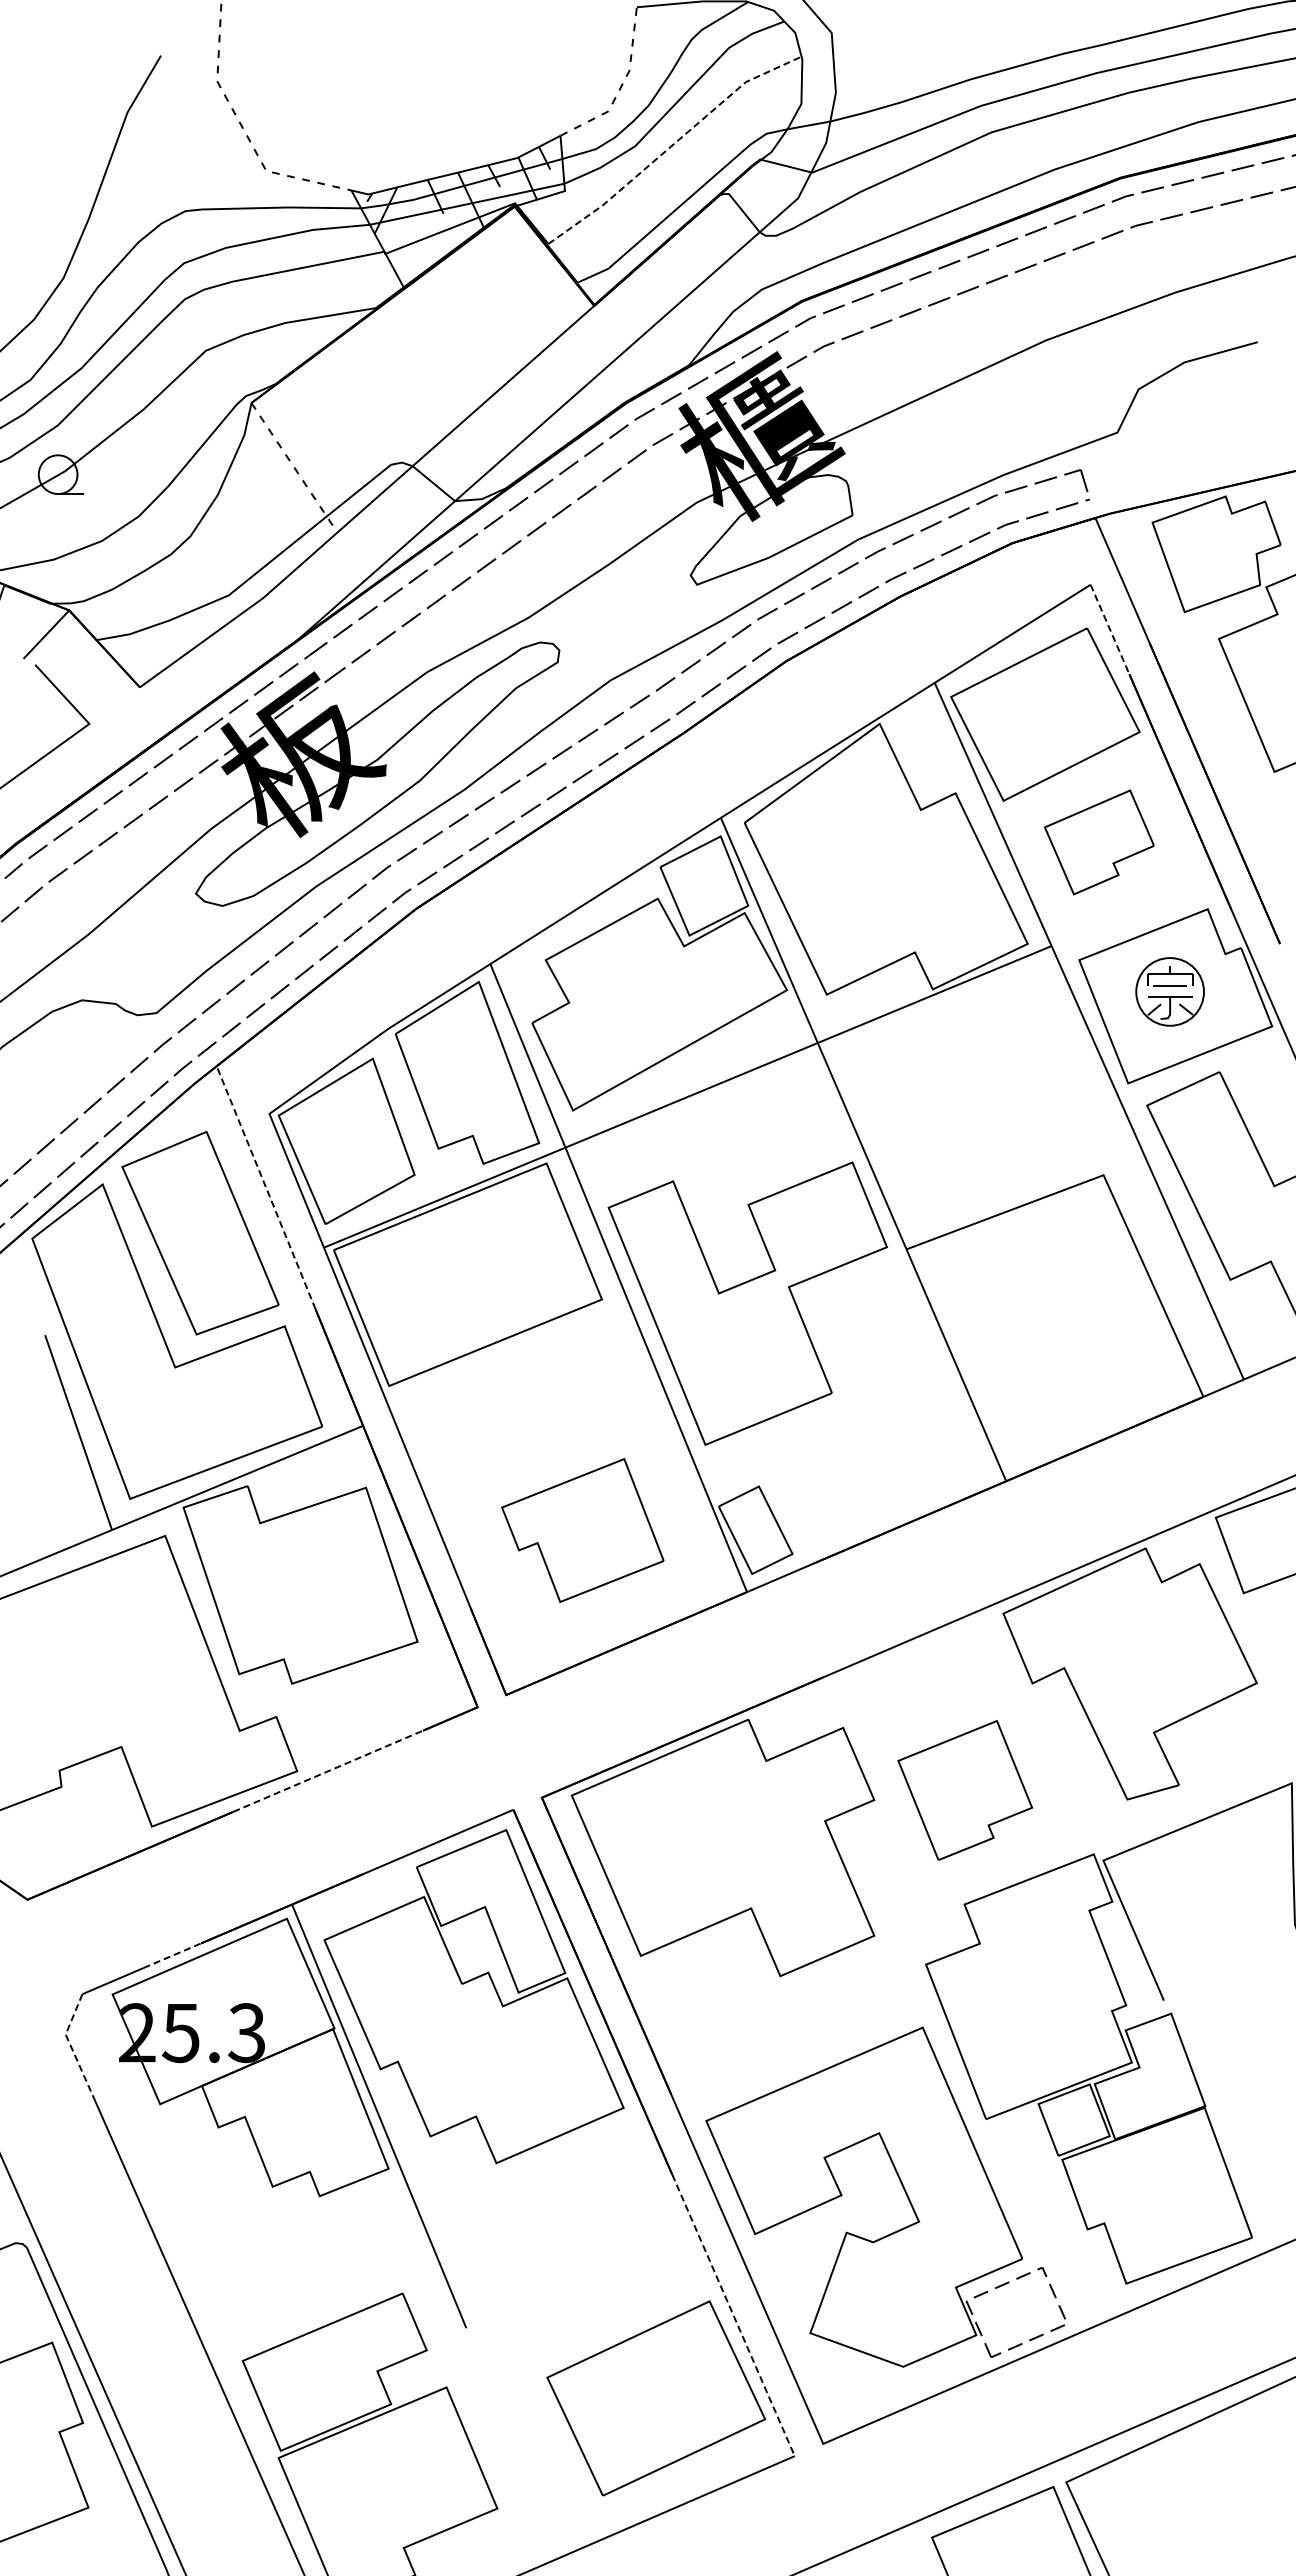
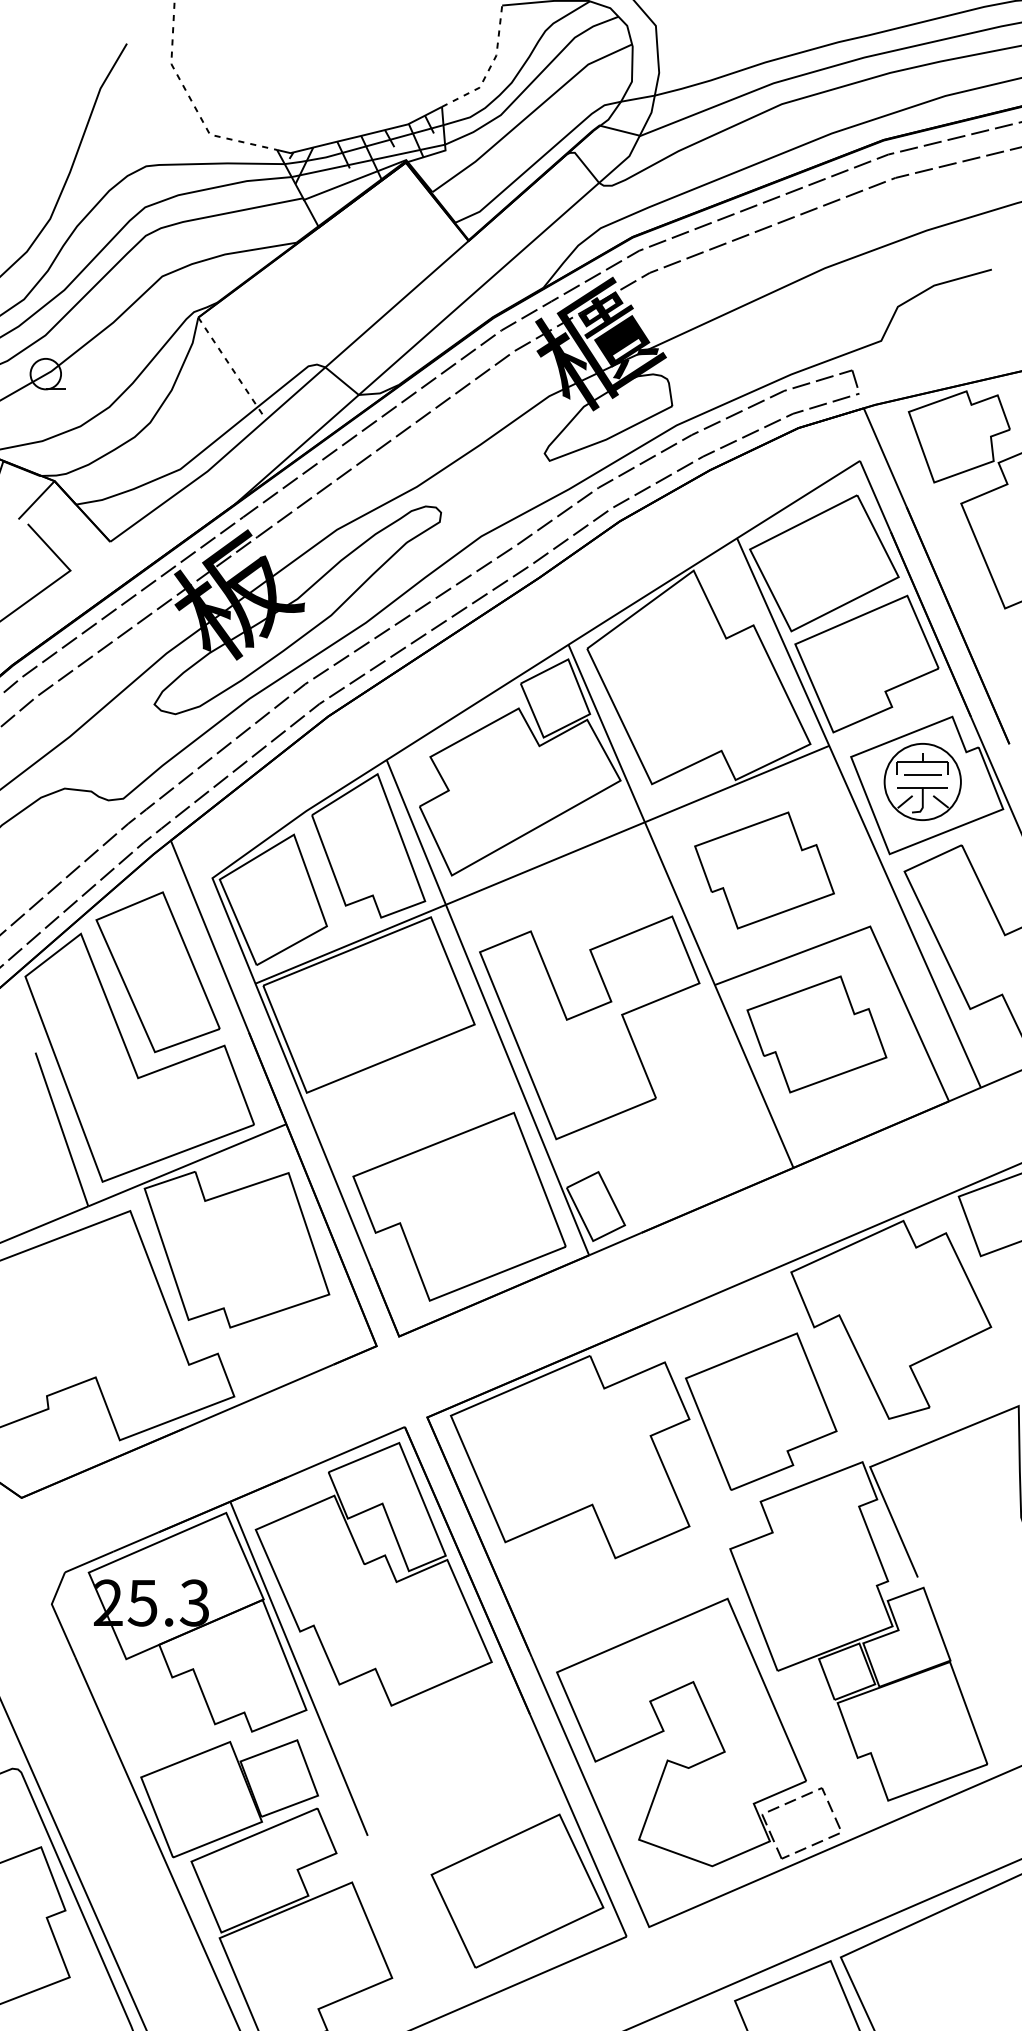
line: (672, 145) -> (530, 114), dashed -> solid
line: (1110, 629) -> (875, 496), dashed -> solid
part: (1099, 842) -> (867, 664), size x1.67
part: (1169, 991) -> (922, 781), size x1.43
part: (969, 1103) -> (764, 870), added
line: (265, 1187) -> (209, 936), dashed -> solid
part: (1036, 1311) -> (817, 1034), added
part: (582, 1530) -> (459, 1206), size x1.67
line: (328, 1771) -> (259, 1396), dashed -> solid
part: (964, 1790) -> (760, 1411), size x1.43
line: (172, 1955) -> (136, 1541), dashed -> solid
line: (71, 2047) -> (56, 1614), dashed -> solid
part: (291, 2281) -> (229, 1798), added
line: (733, 2315) -> (578, 1825), dashed -> solid

